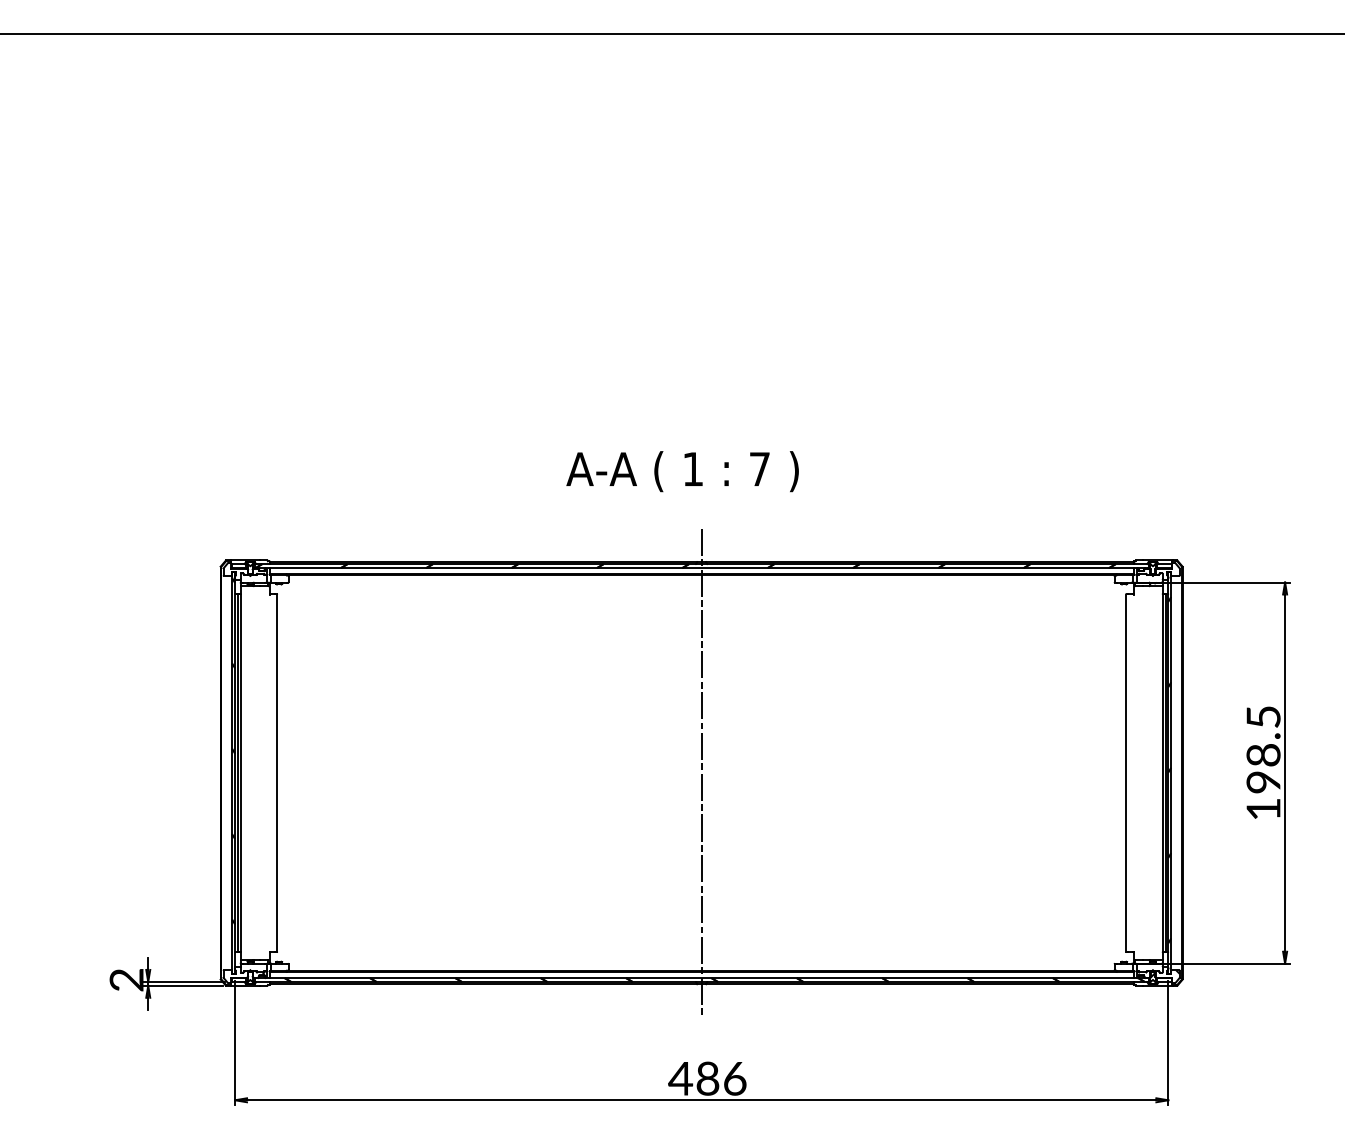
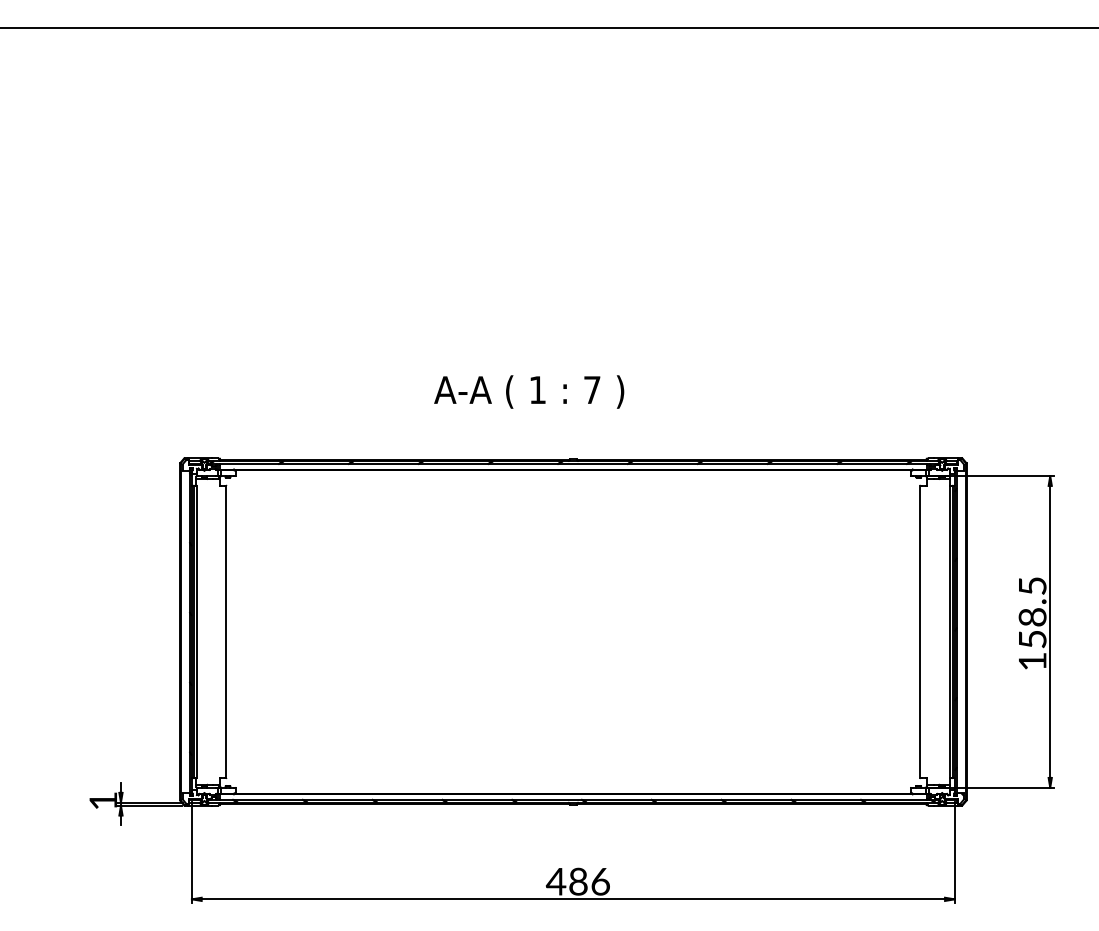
text: (682, 471) -> (529, 391), moved
line: (701, 772) -> (573, 631), removed
text: (1263, 782) -> (1032, 639), 198.5 -> 158.5
text: (126, 980) -> (103, 801), 2 -> 1

